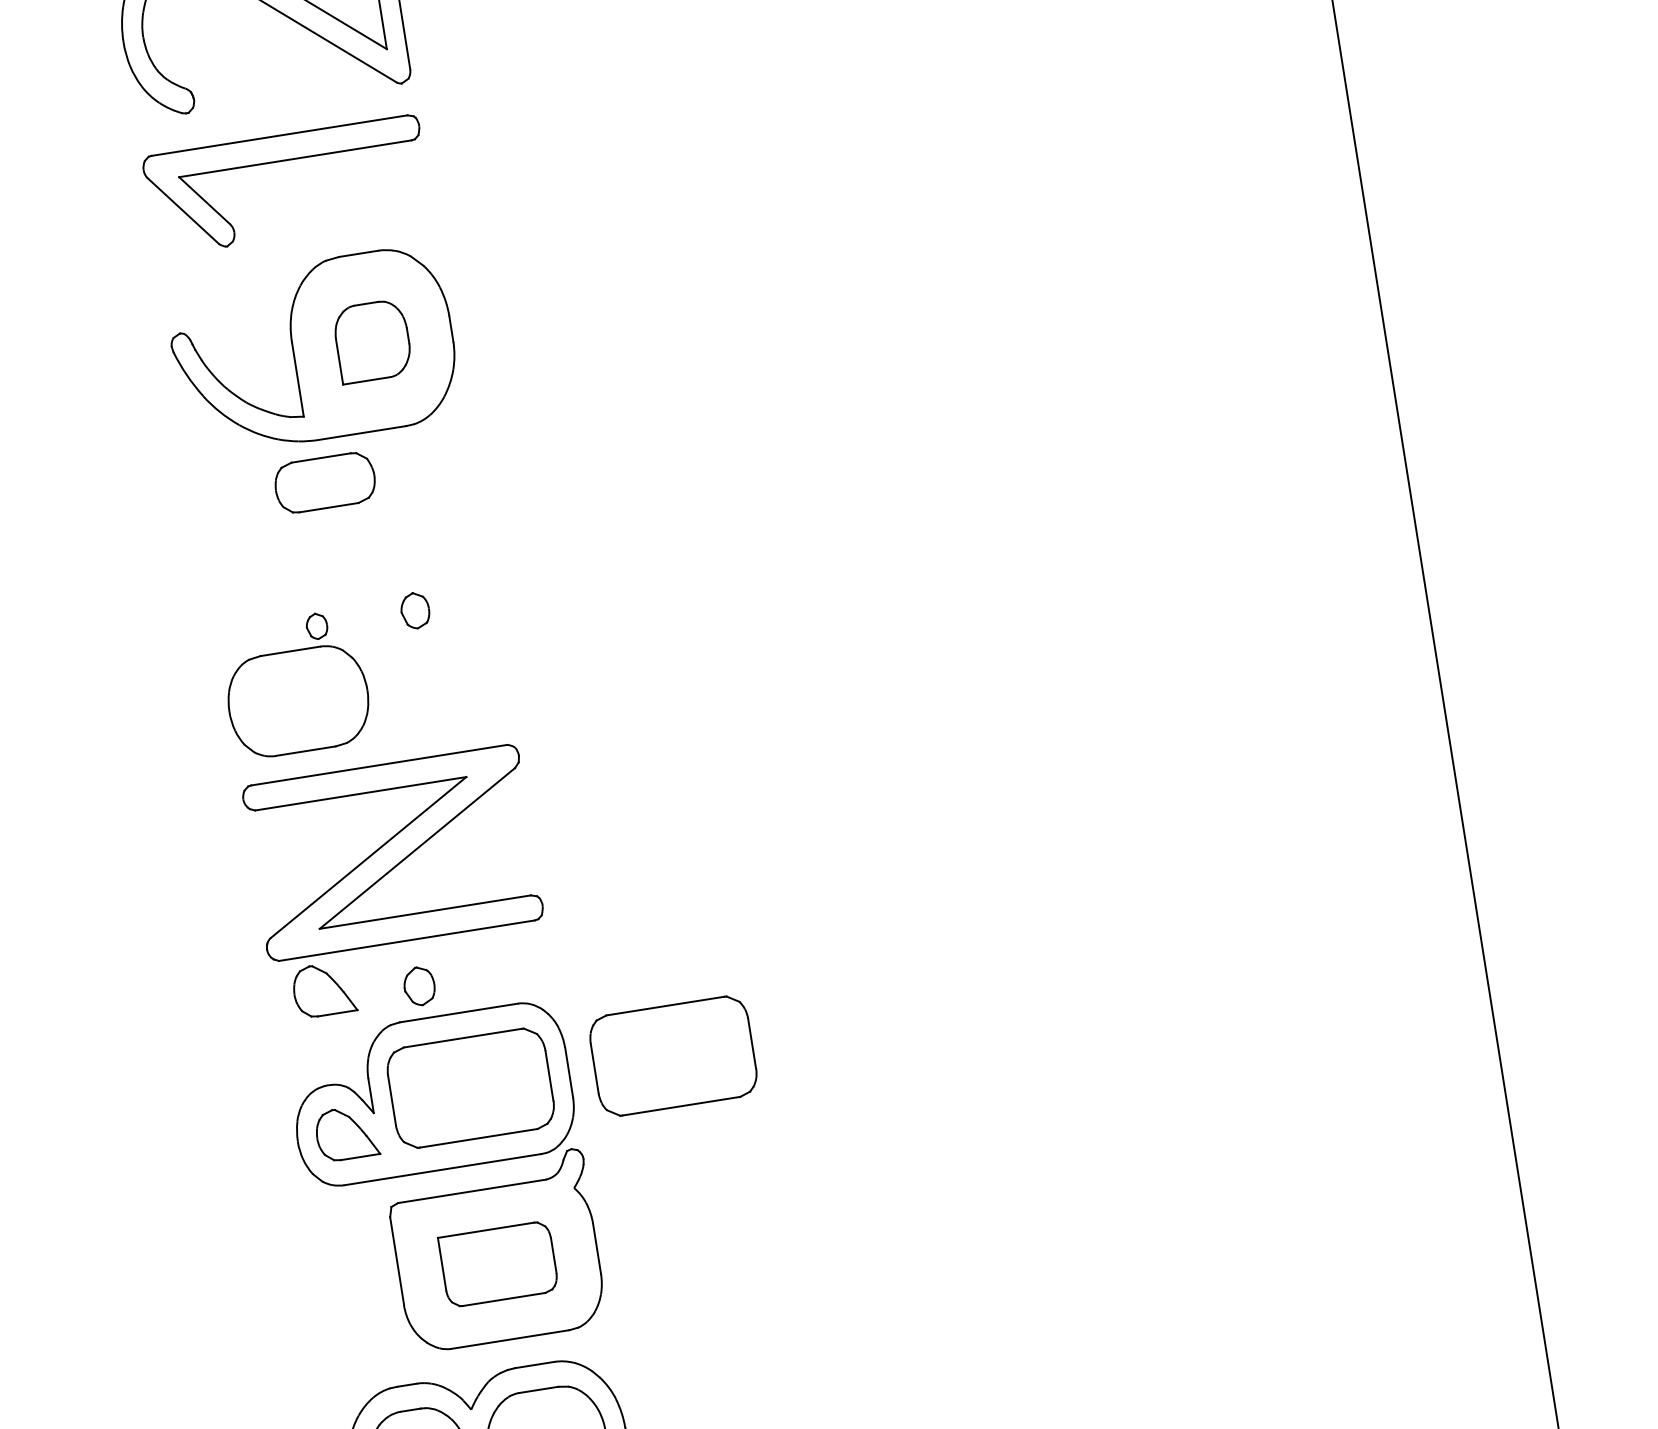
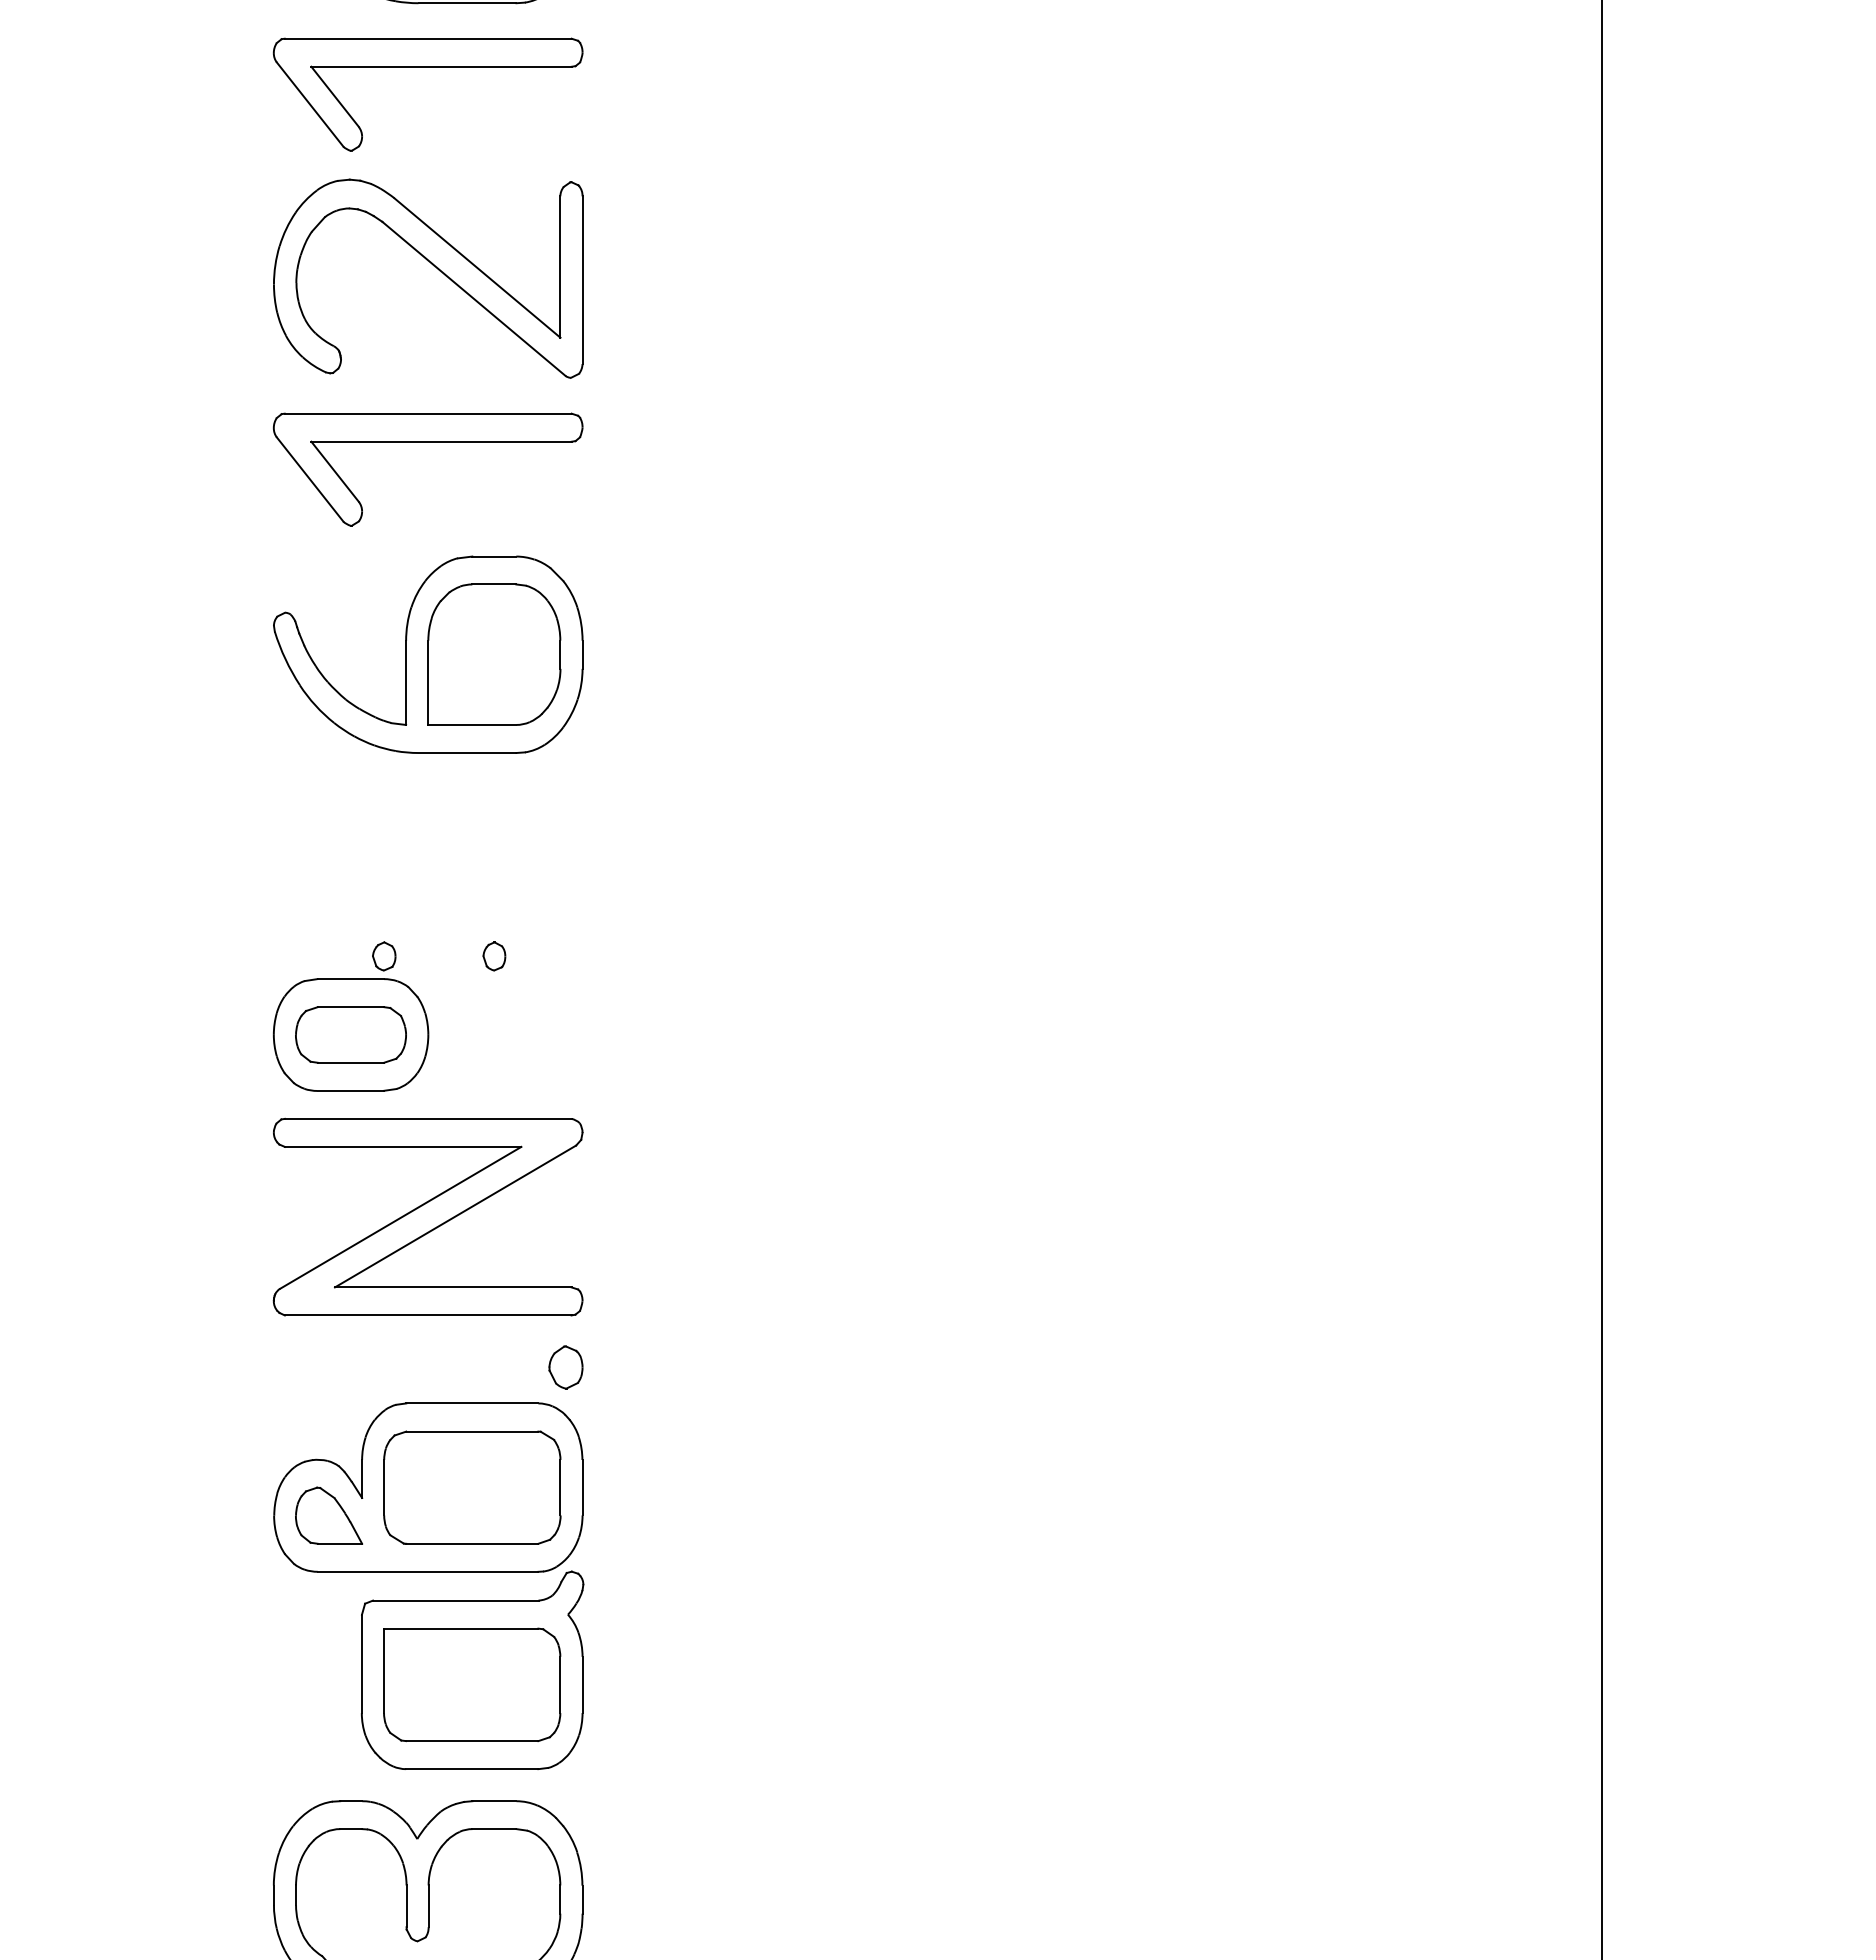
part: (372, 341) -> (494, 654), size x1.67
part: (324, 482) -> (350, 1034), moved
part: (415, 610) -> (494, 956), size x0.71
part: (419, 986) -> (565, 1367), moved
part: (323, 989) -> (328, 1354), removed
part: (673, 1055) -> (699, 1487), removed
part: (498, 1263) -> (472, 1684), size x1.43

